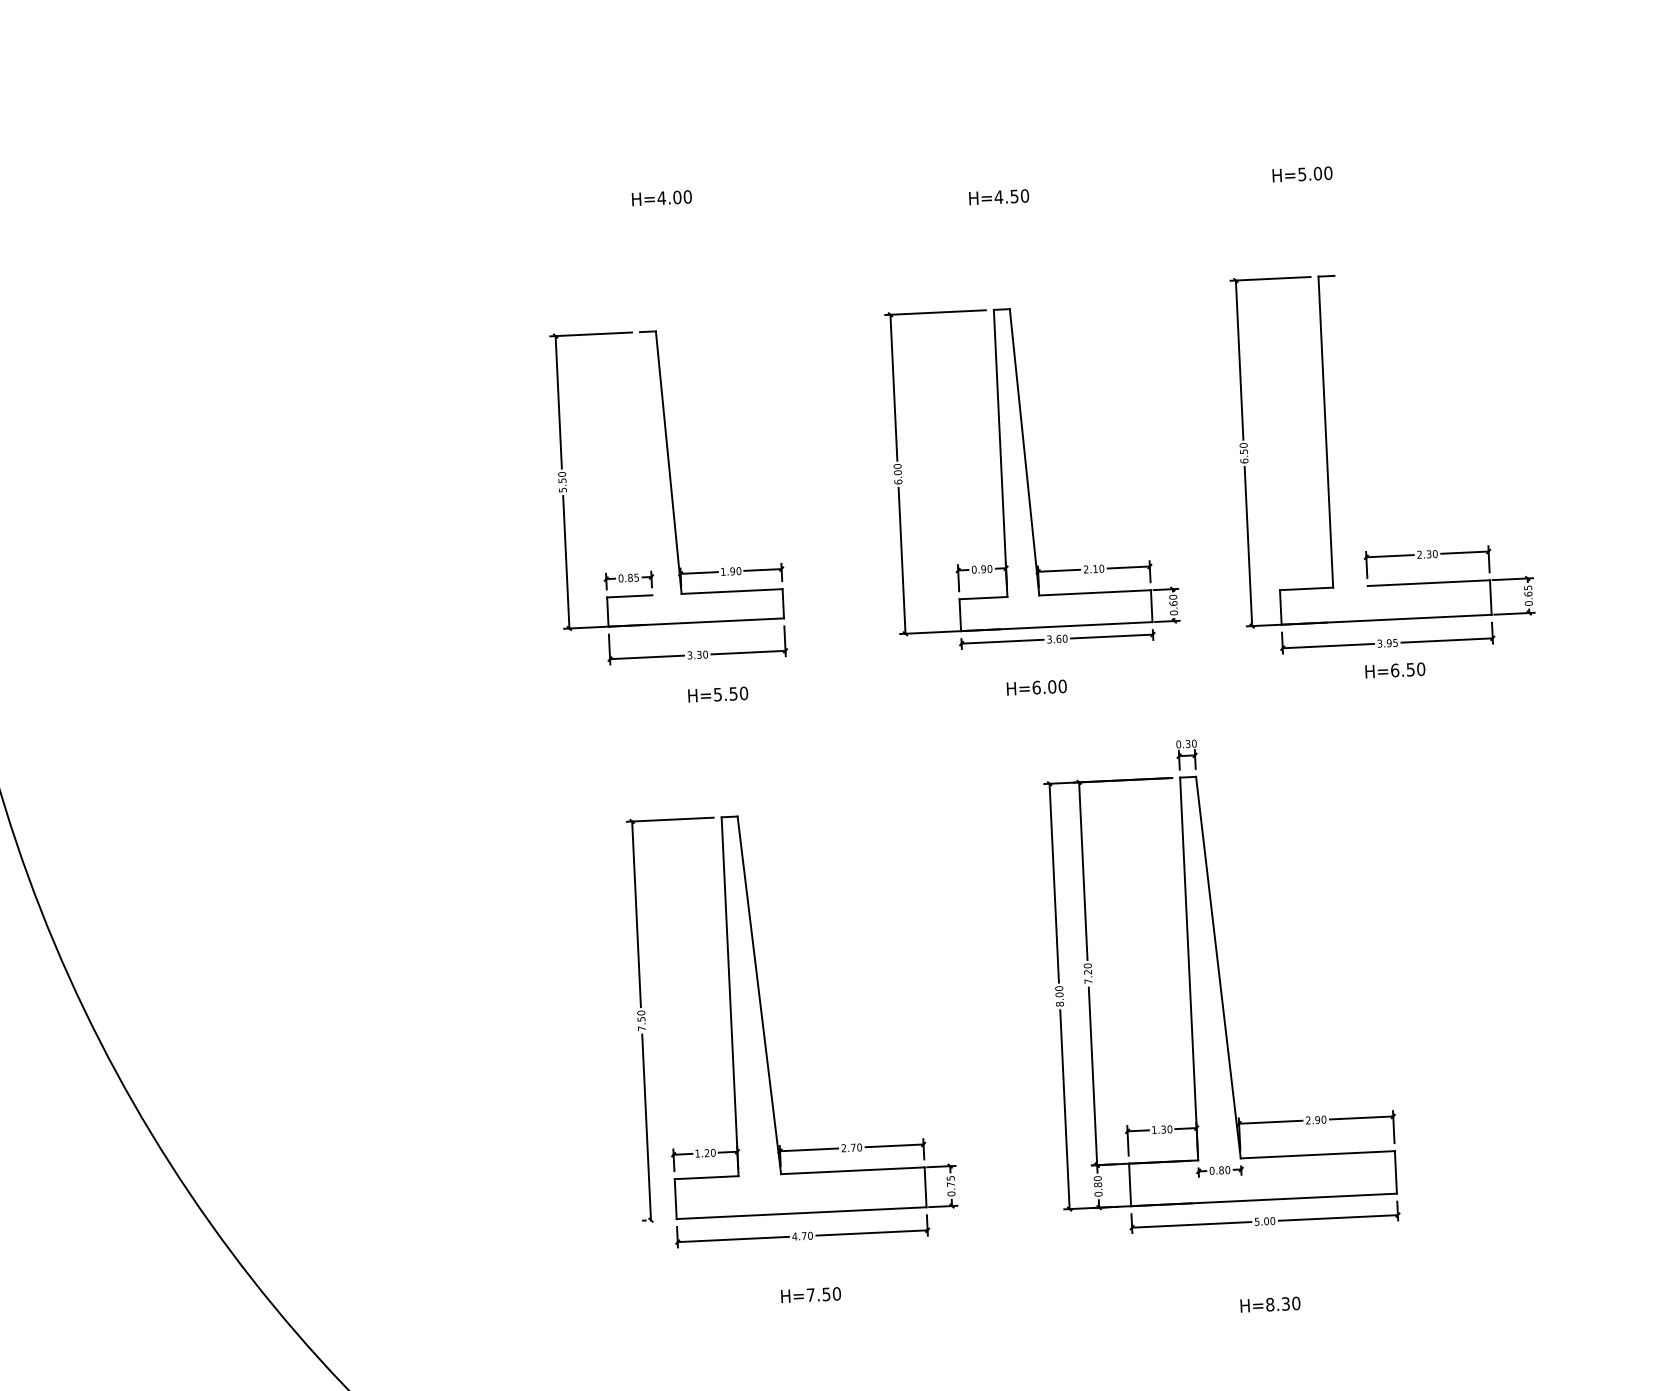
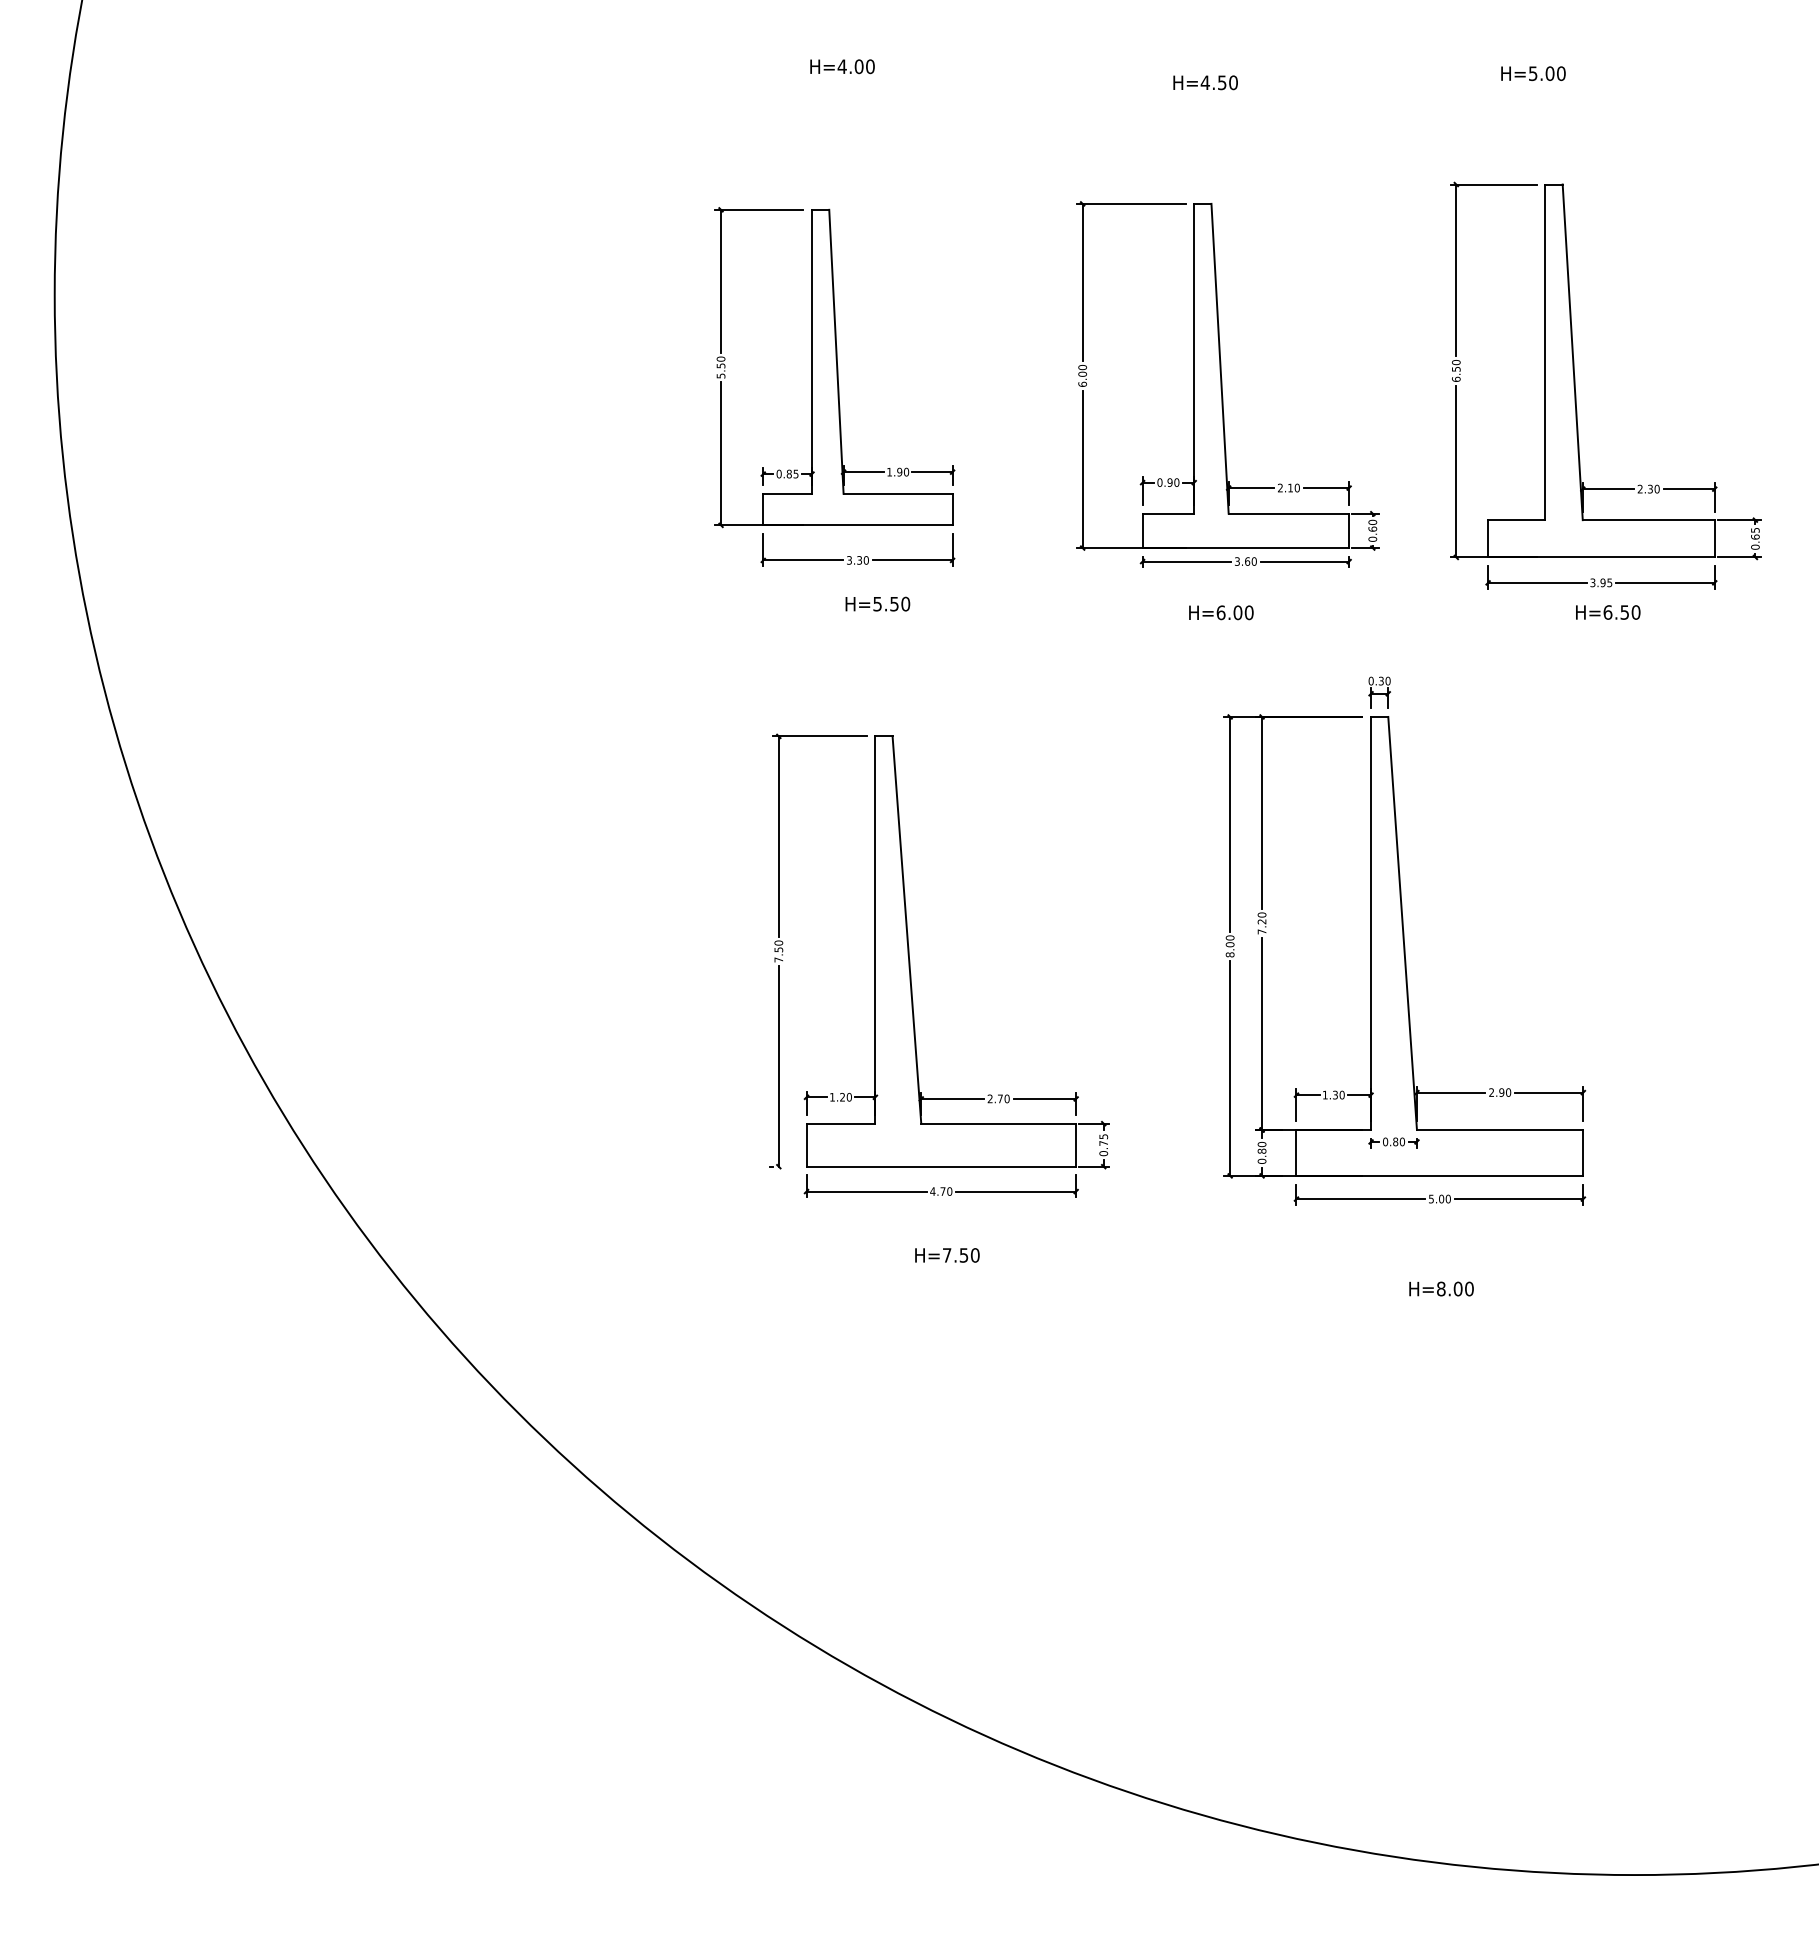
line: (1350, 431) -> (1572, 352), added
line: (646, 463) -> (812, 351), added
text: (1285, 1303) -> (1457, 1288), H=8.30 -> H=8.00

